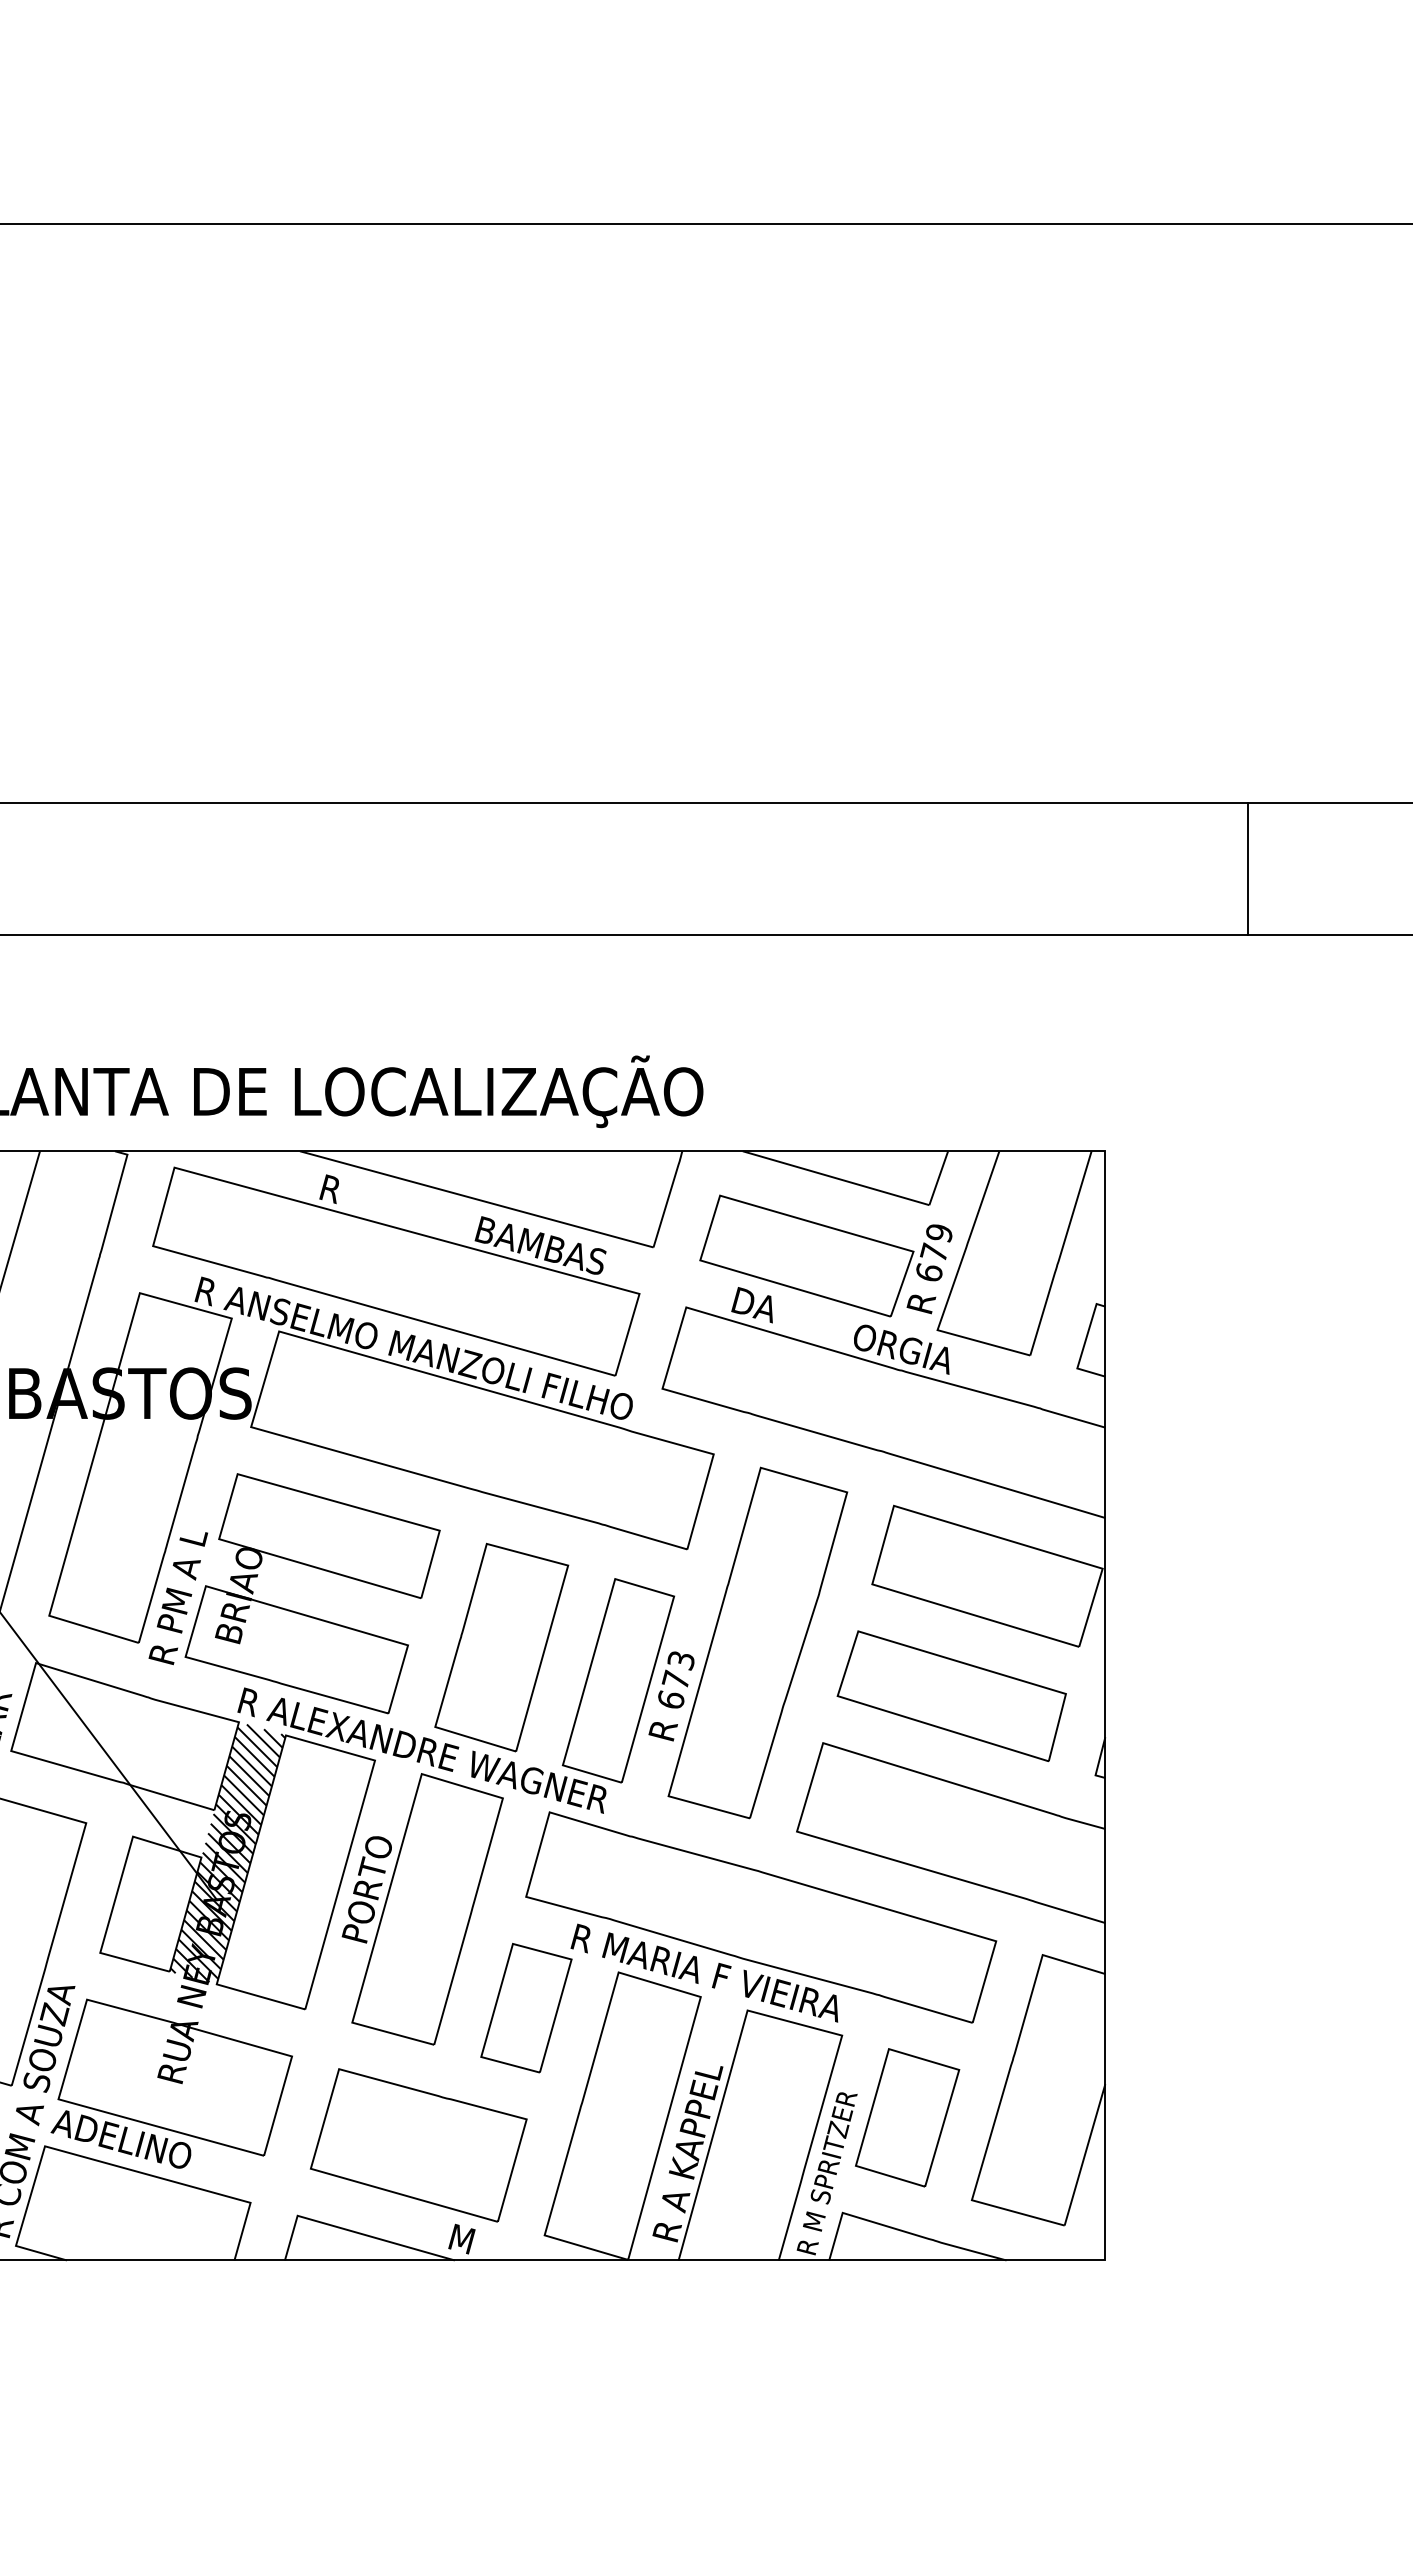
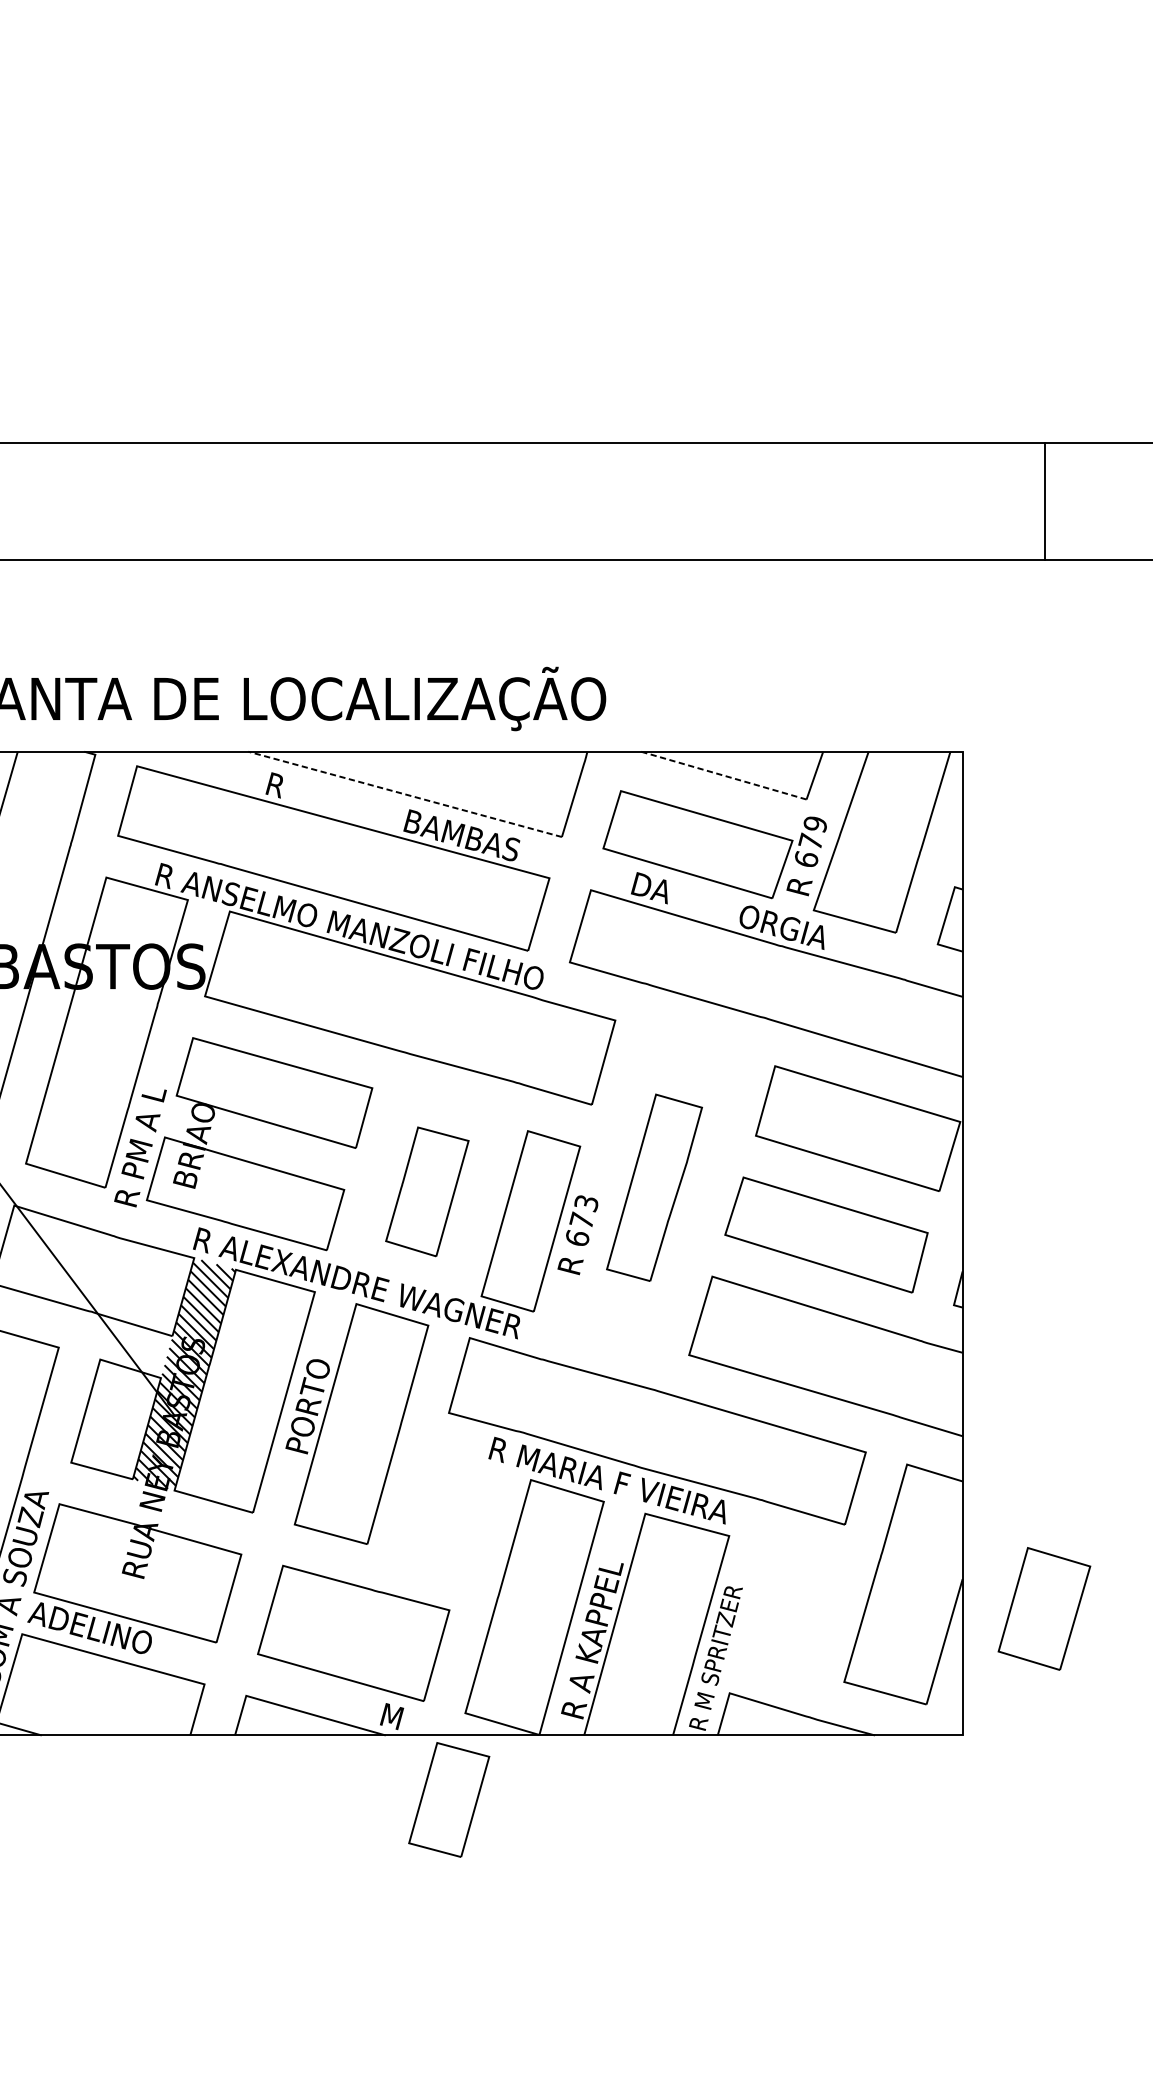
line: (1248, 869) -> (1045, 501), moved
line: (835, 1178) -> (723, 775), solid -> dashed
line: (476, 1199) -> (404, 794), solid -> dashed
part: (757, 1642) -> (654, 1187), size x0.6
part: (501, 1647) -> (427, 1191), size x0.7
part: (526, 2008) -> (449, 1800), moved
part: (907, 2117) -> (1044, 1608), moved

